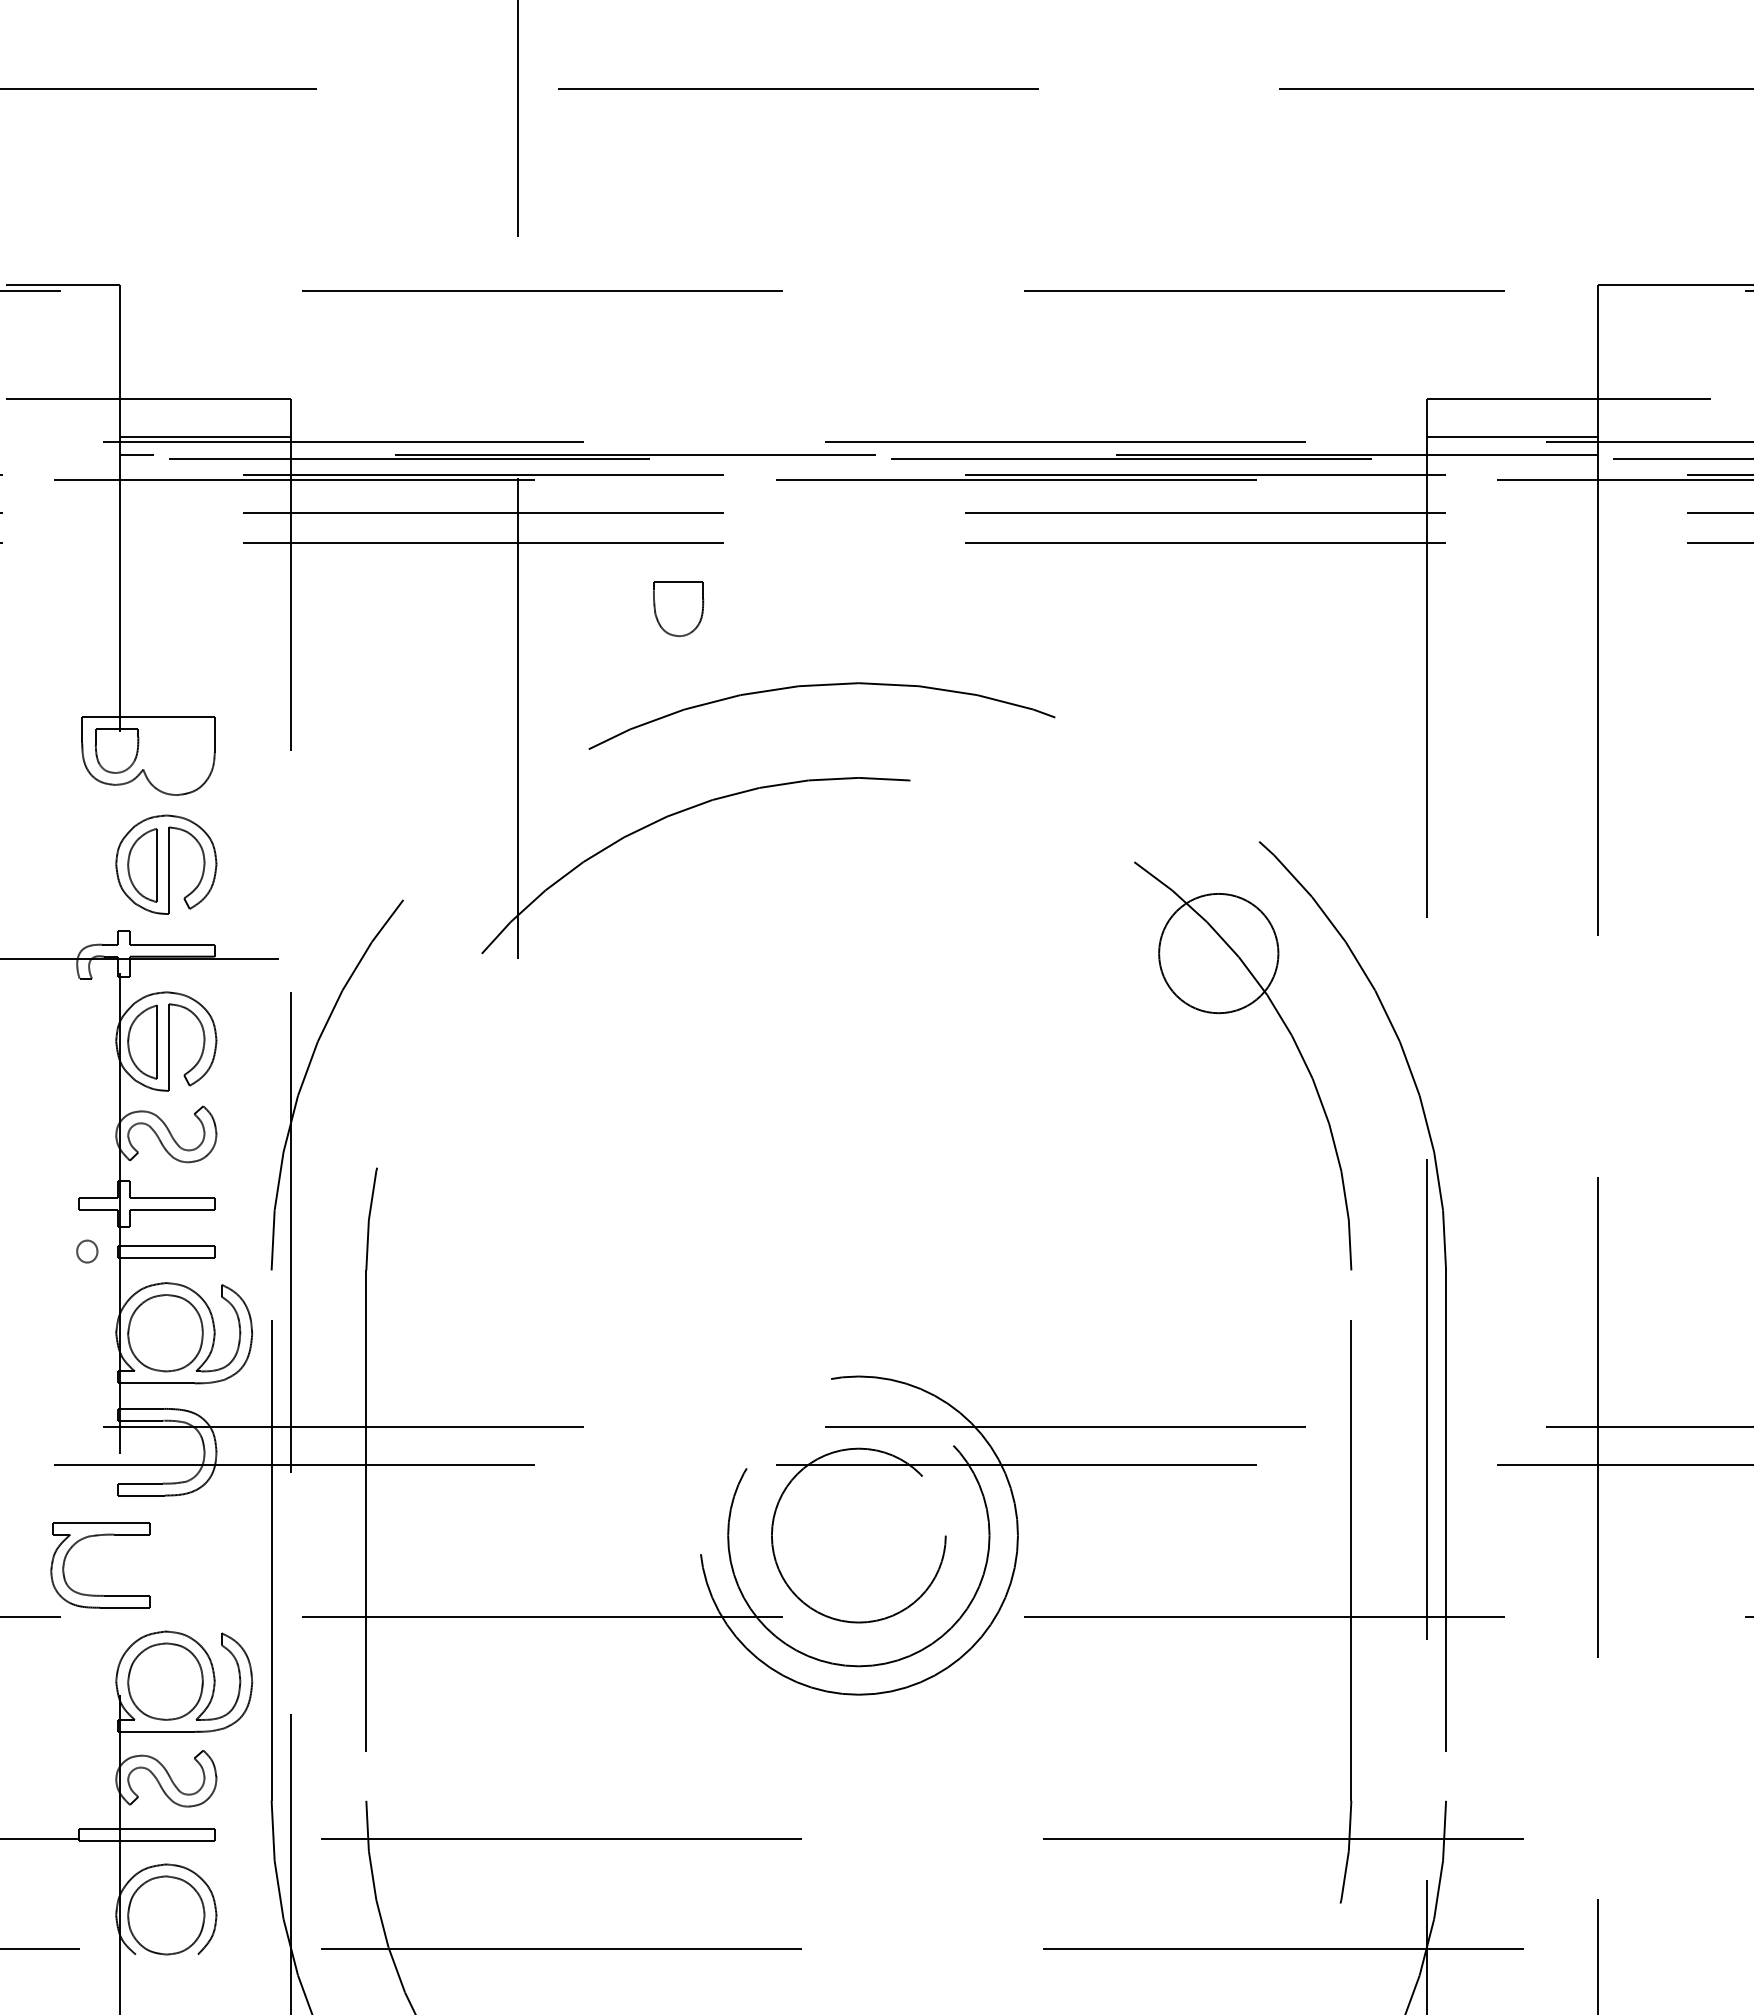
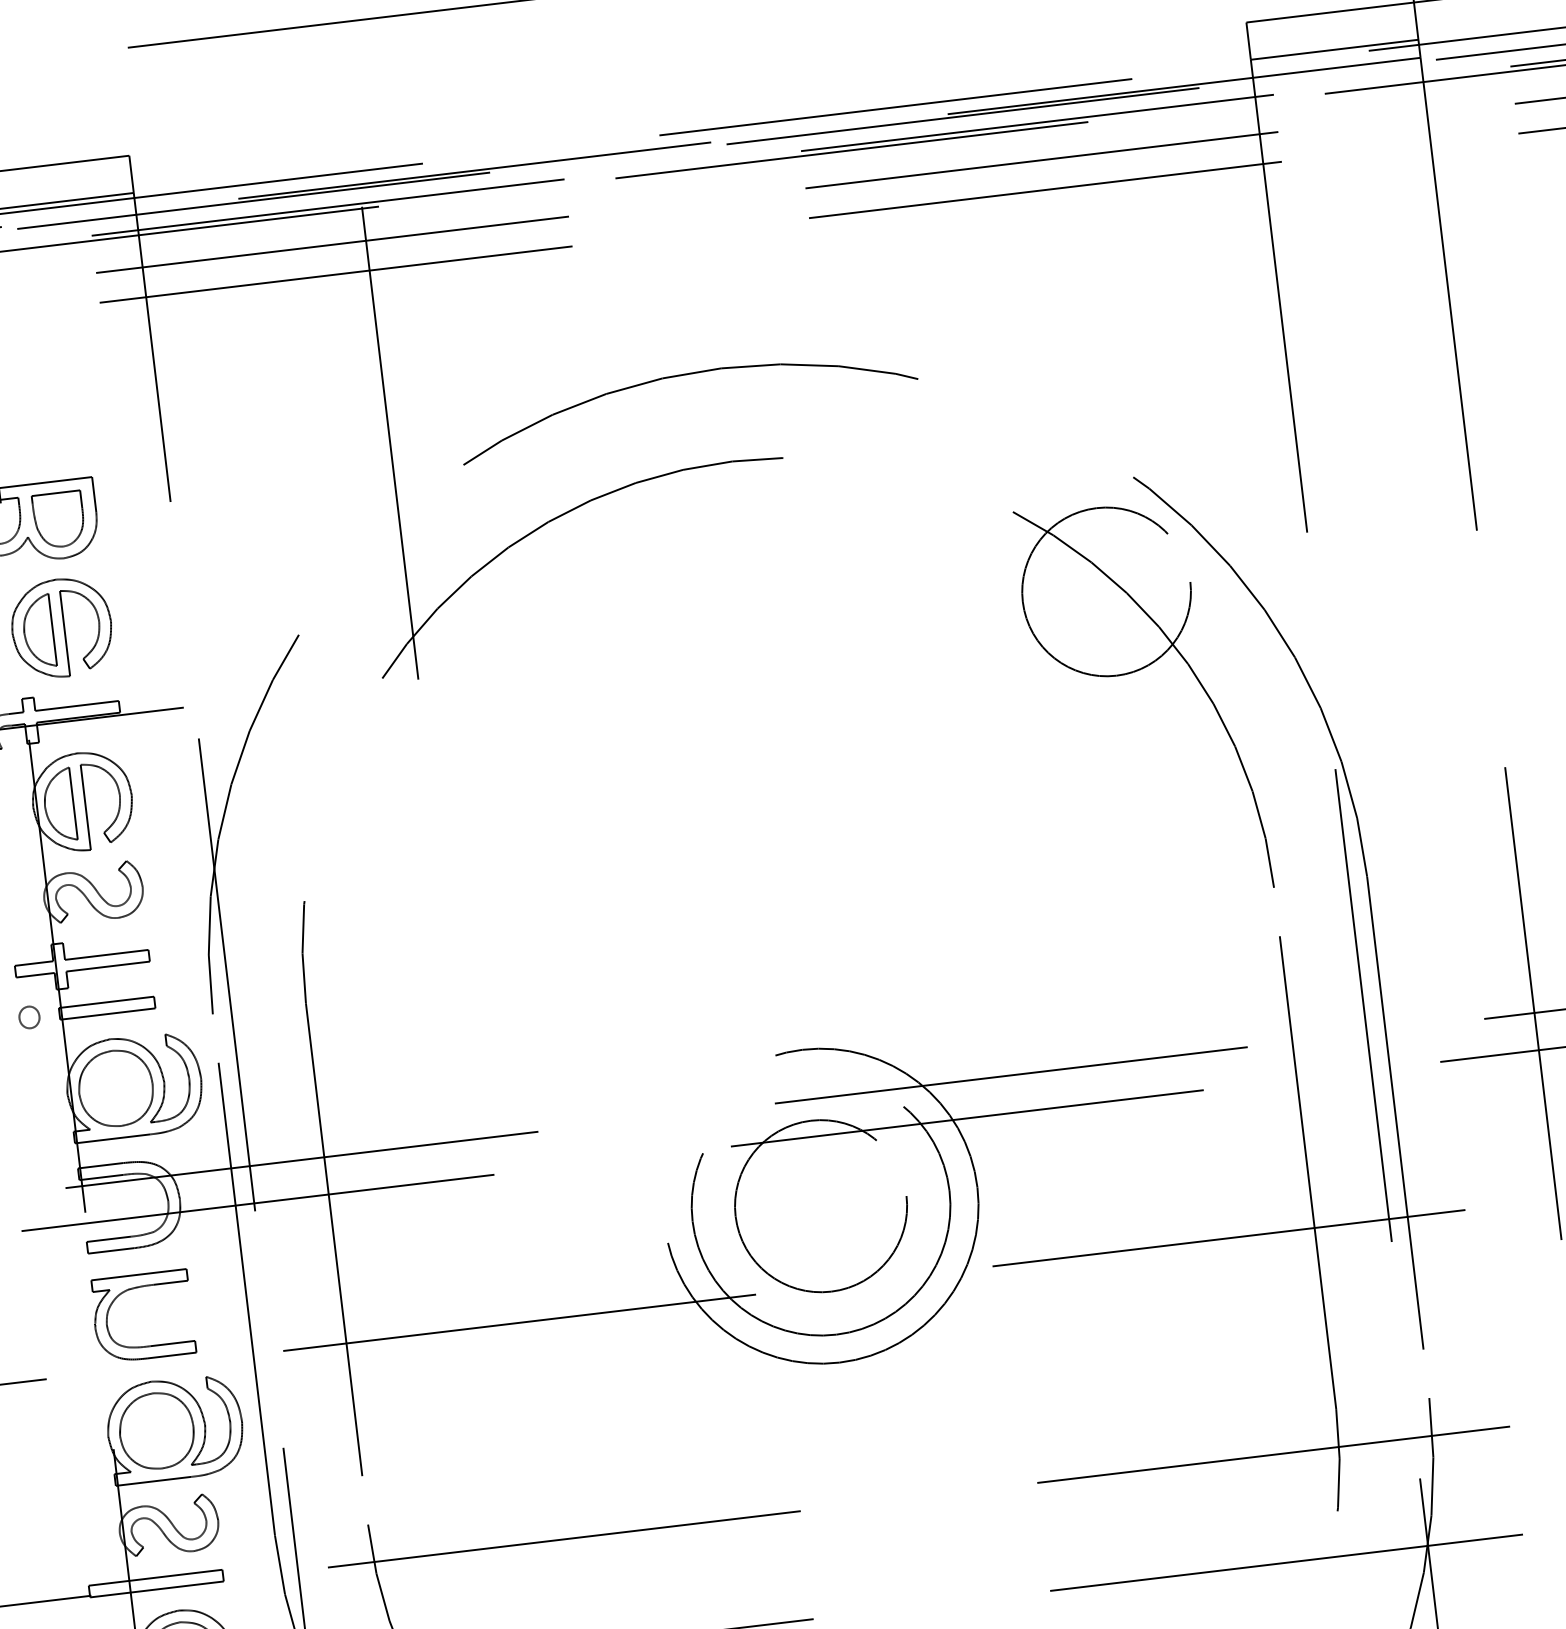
part: (678, 609) -> (59, 520), moved
circle: (1218, 953) -> (1106, 591), size x1.43
part: (99, 1536) -> (138, 1288), moved

